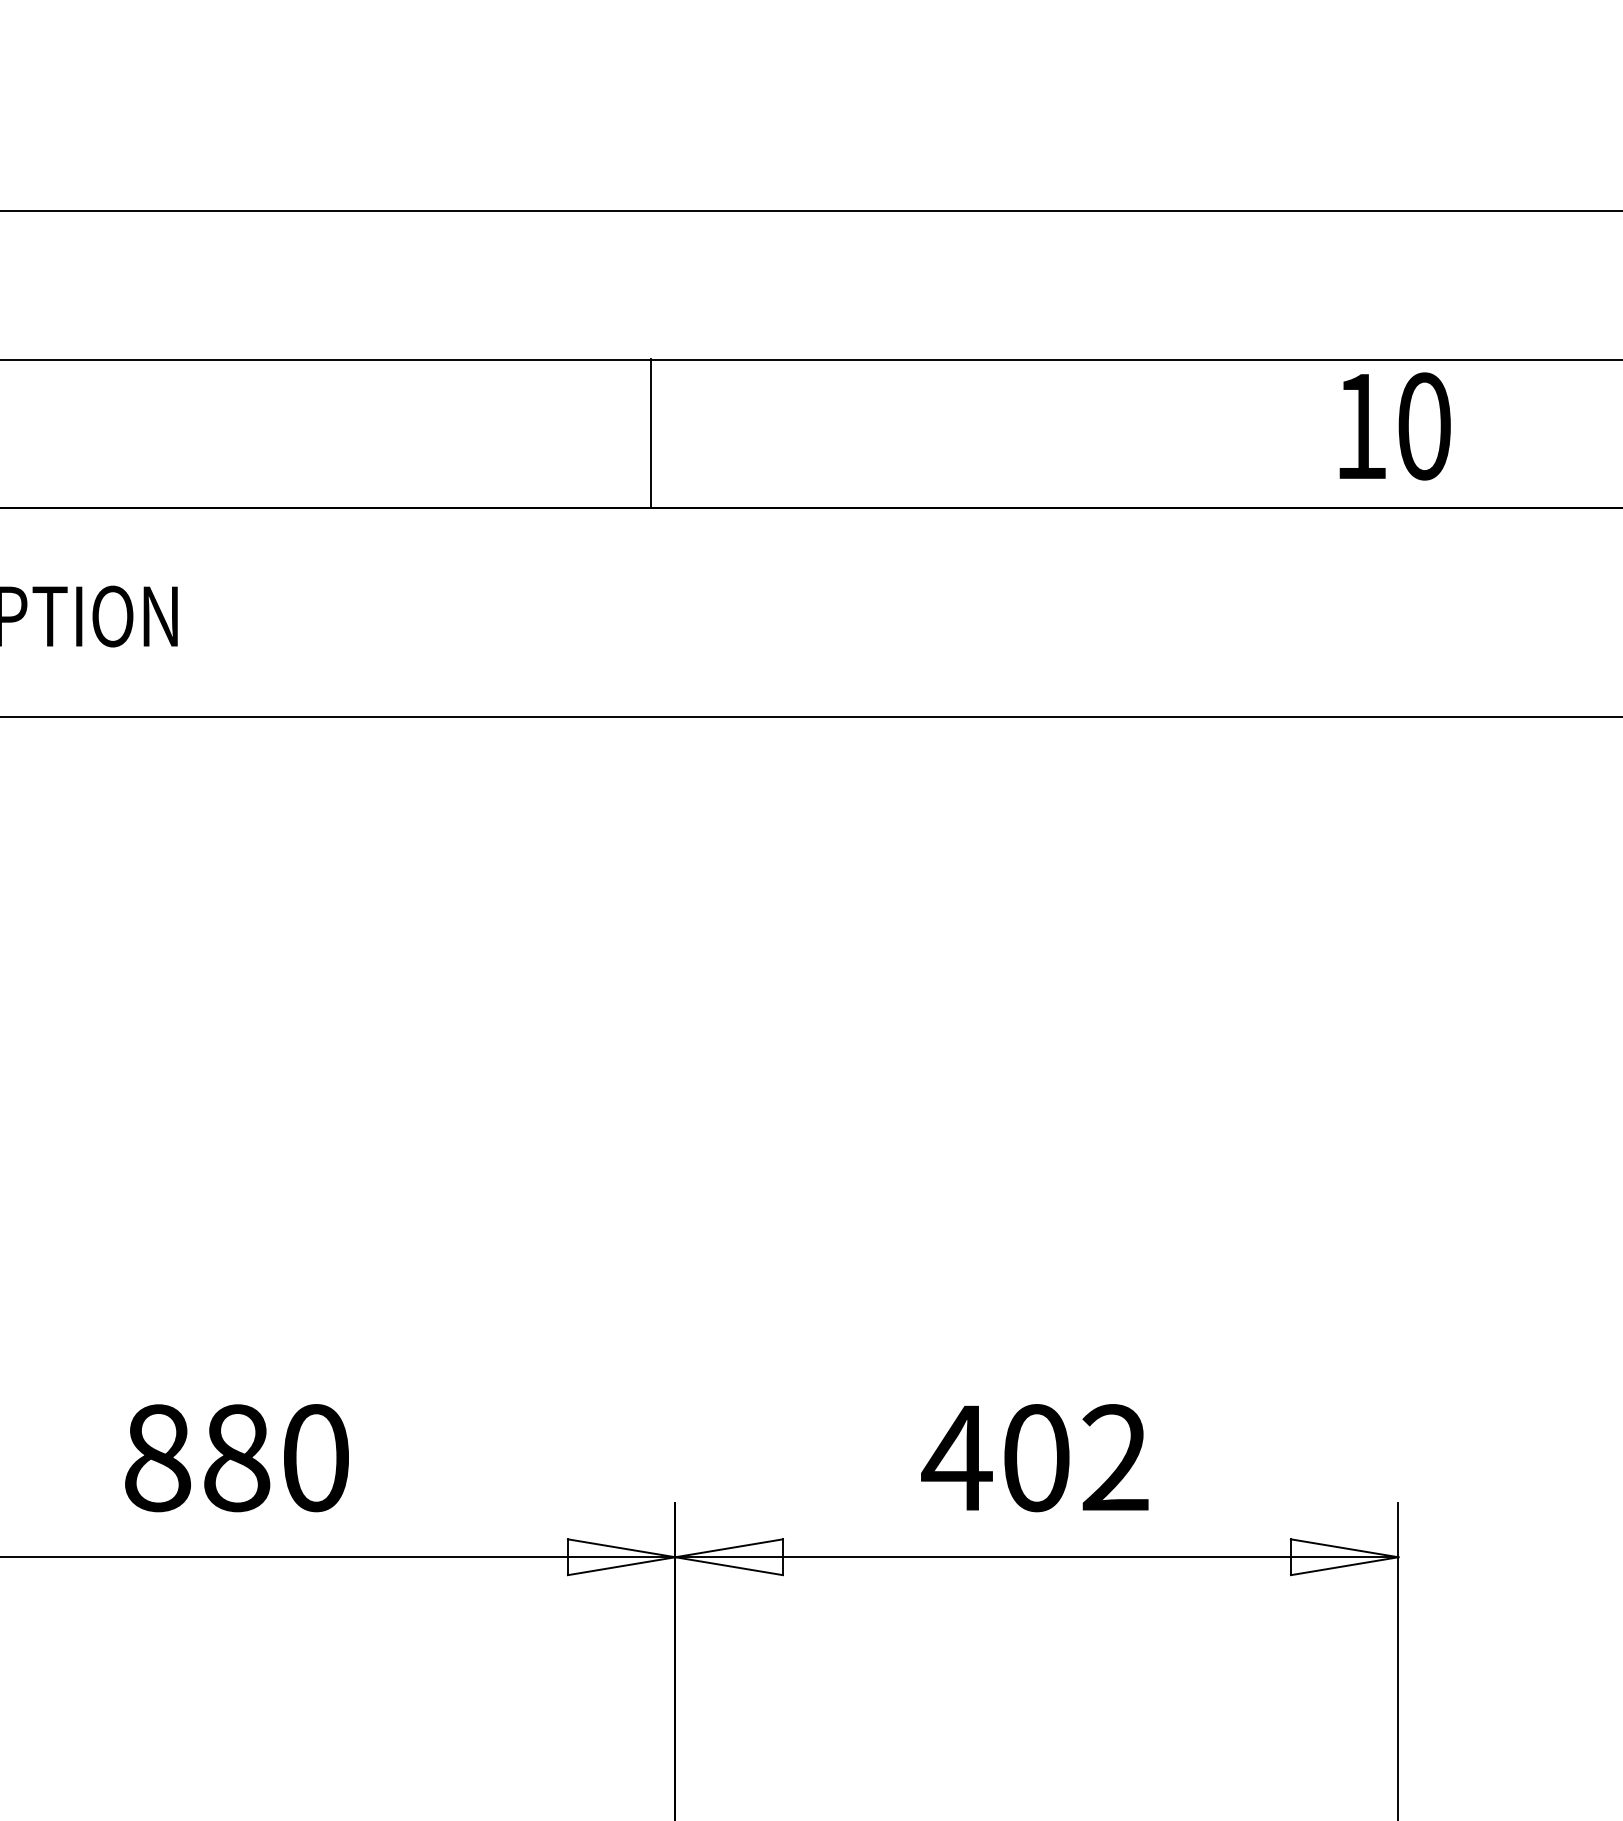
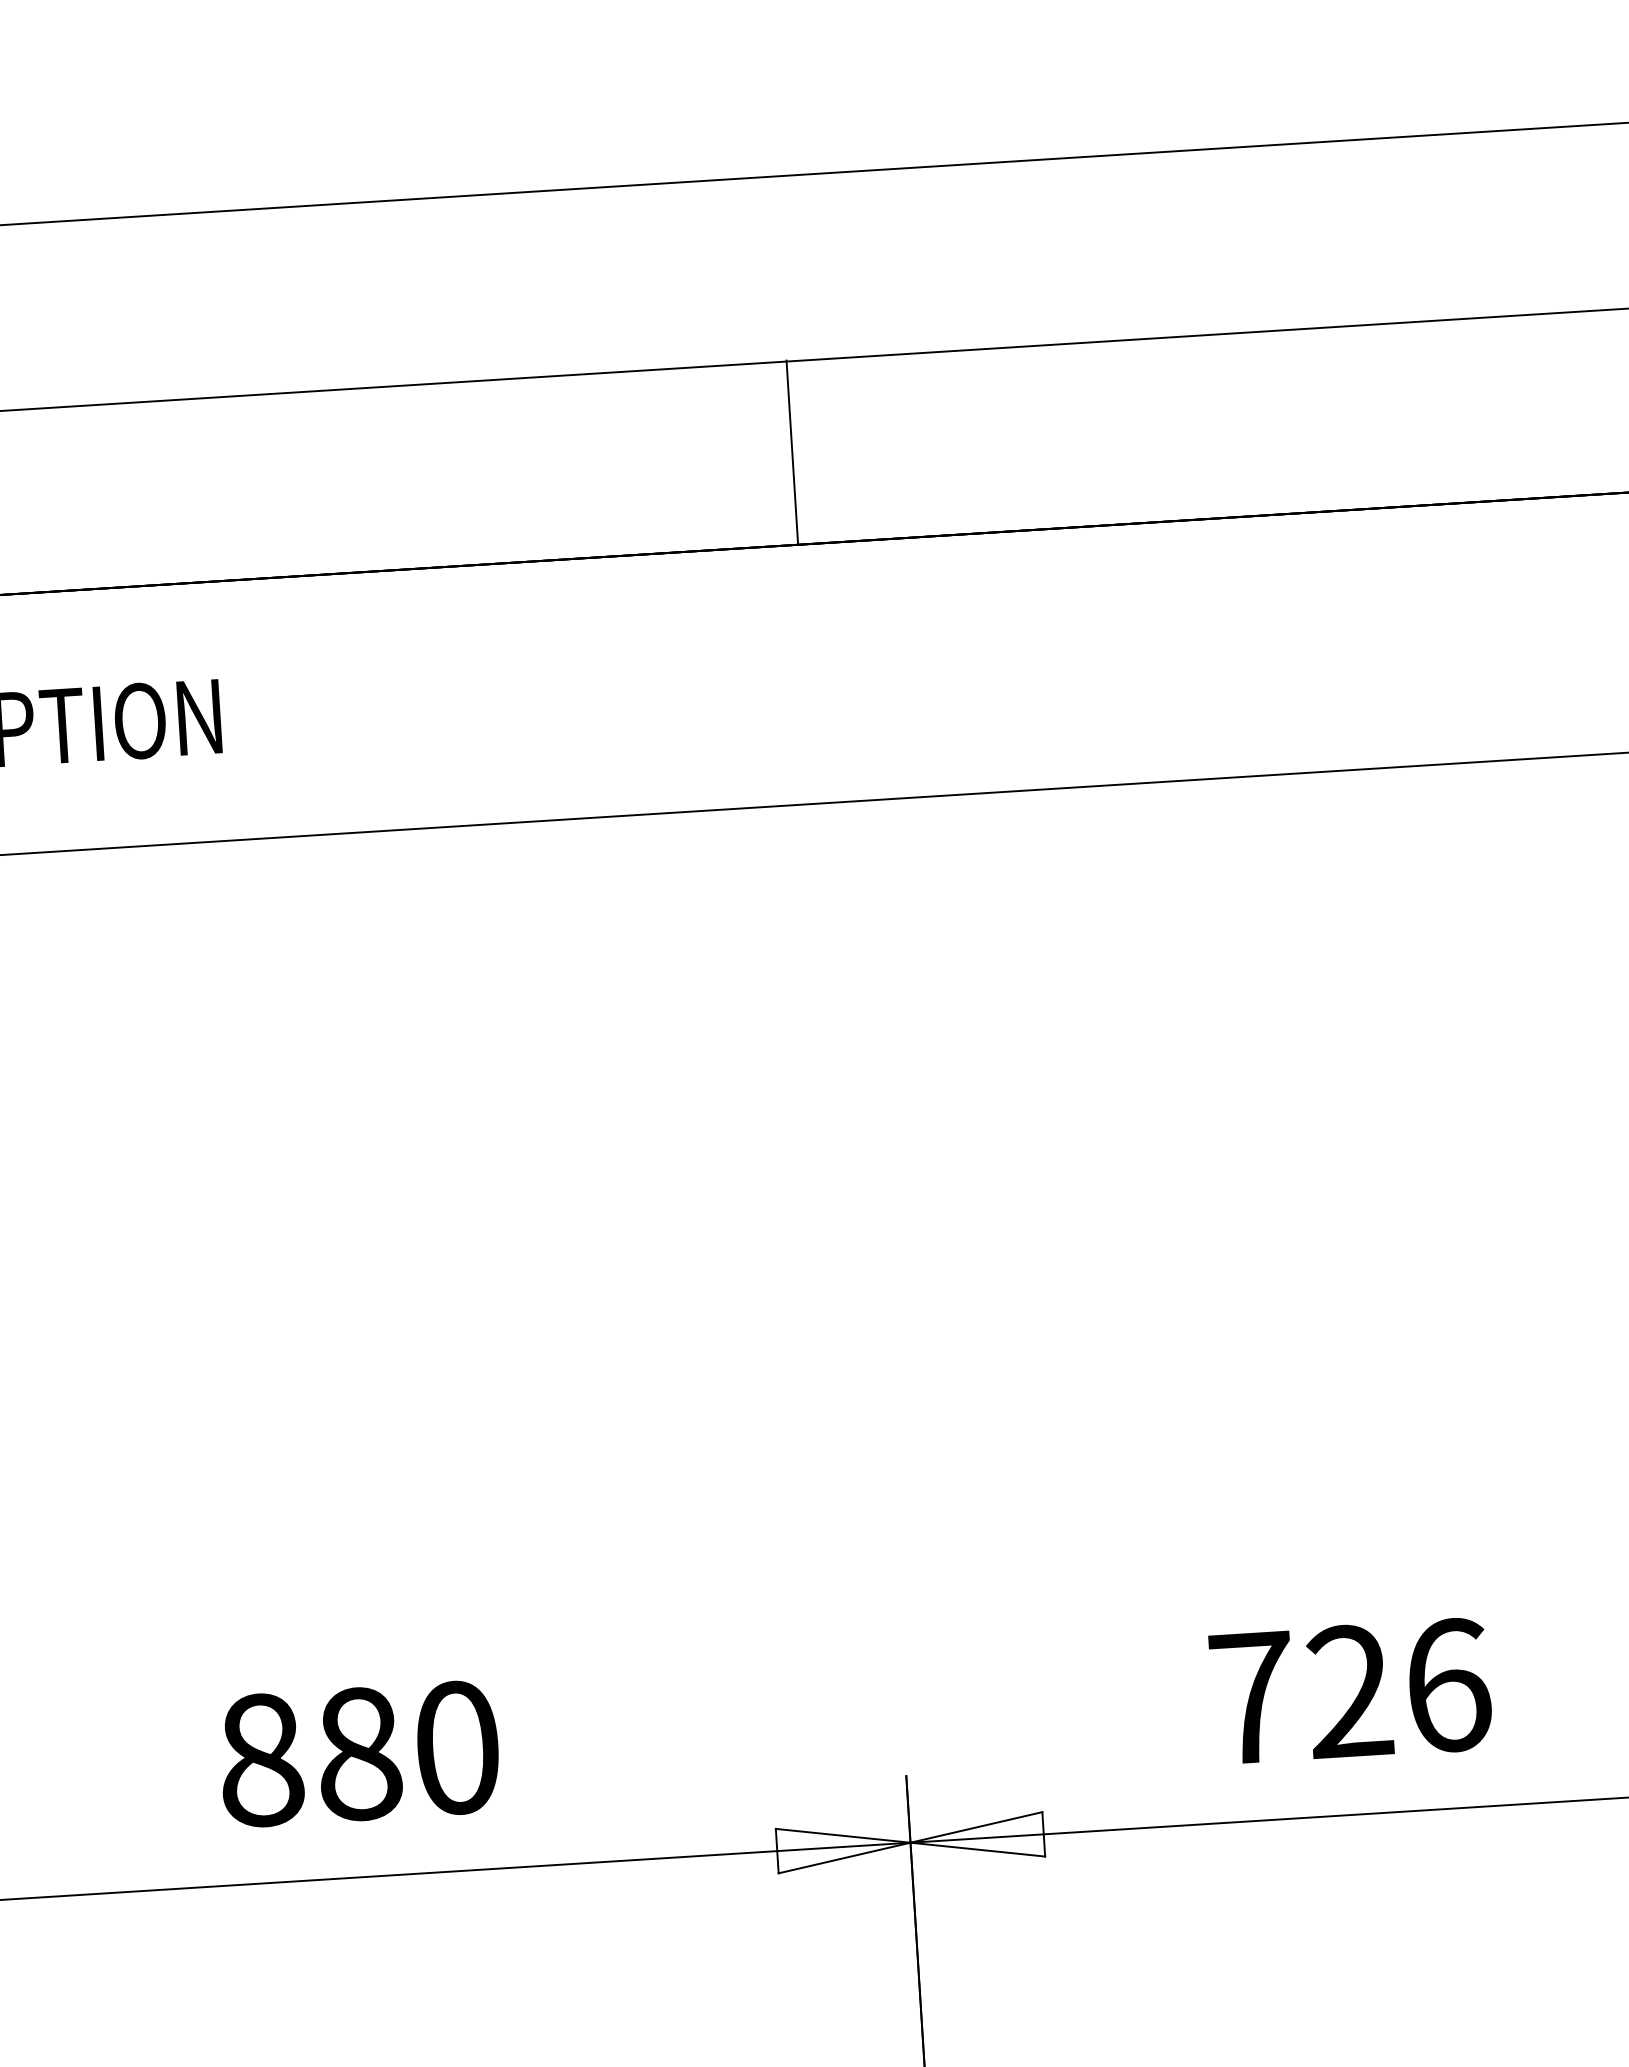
text: (1035, 1458) -> (1348, 1692), 402 -> 726

